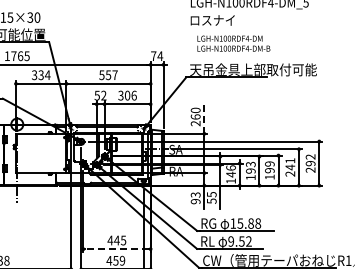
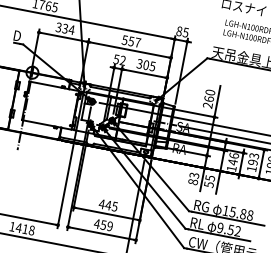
text: (157, 56) -> (183, 32), 74 -> 85
text: (133, 95) -> (152, 66), 306 -> 305
line: (204, 117) -> (217, 101), dashed -> solid
text: (195, 201) -> (192, 181), 93 -> 83
line: (117, 249) -> (107, 214), dashed -> solid

